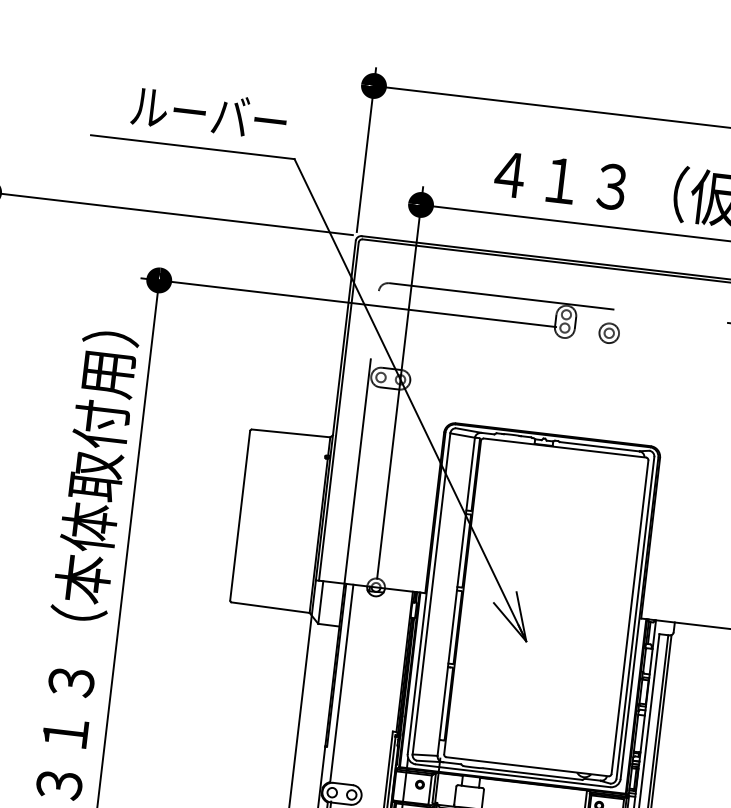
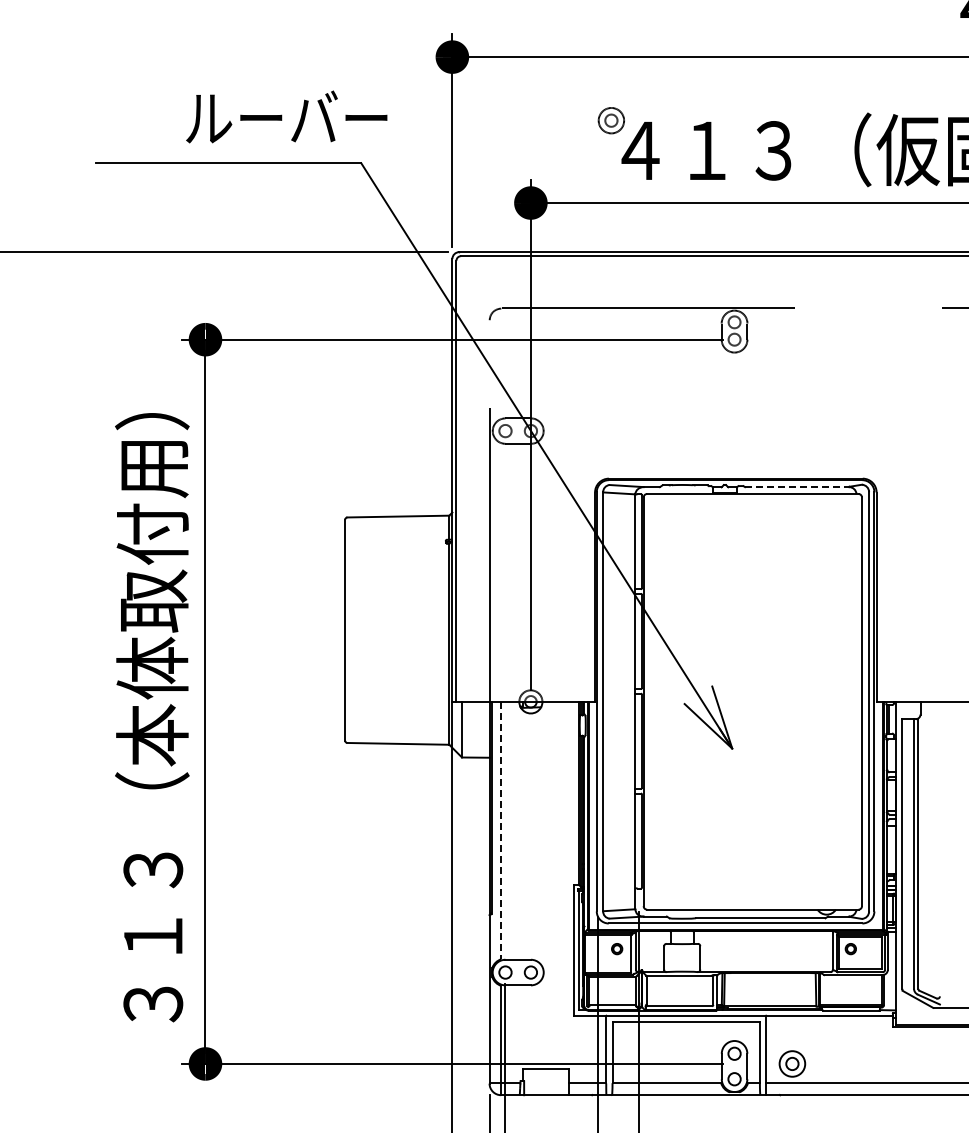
text: (209, 112) -> (286, 116), moved
part: (608, 333) -> (610, 120), moved
line: (599, 447) -> (797, 487), solid -> dashed
line: (341, 683) -> (501, 830), solid -> dashed

